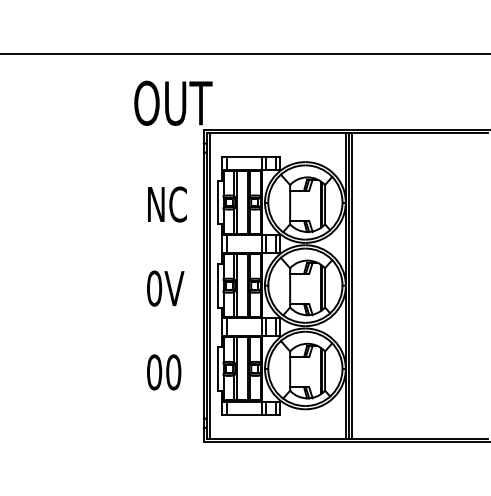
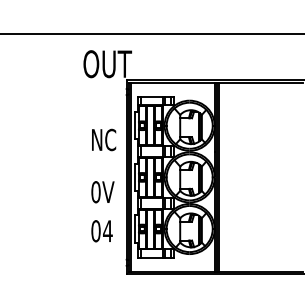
text: (168, 203) -> (104, 139), moved
text: (164, 289) -> (102, 192), moved
text: (173, 372) -> (107, 231), 00 -> 04

